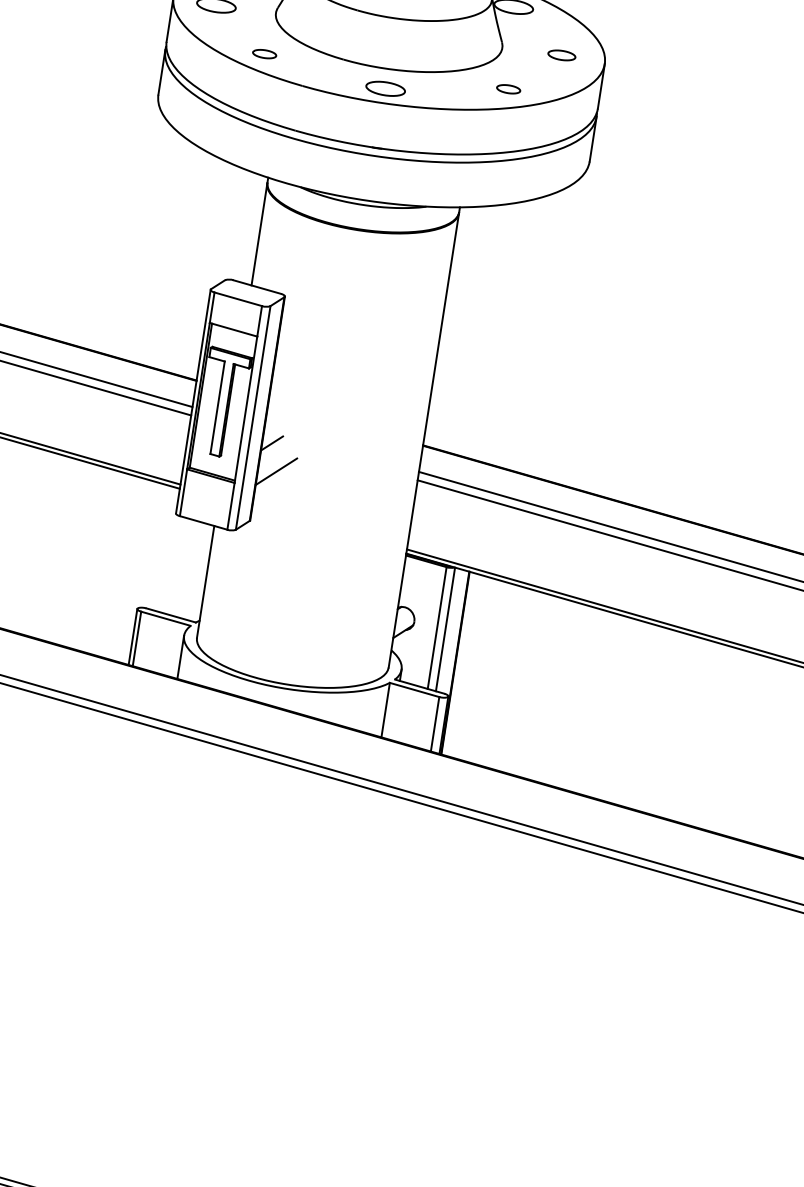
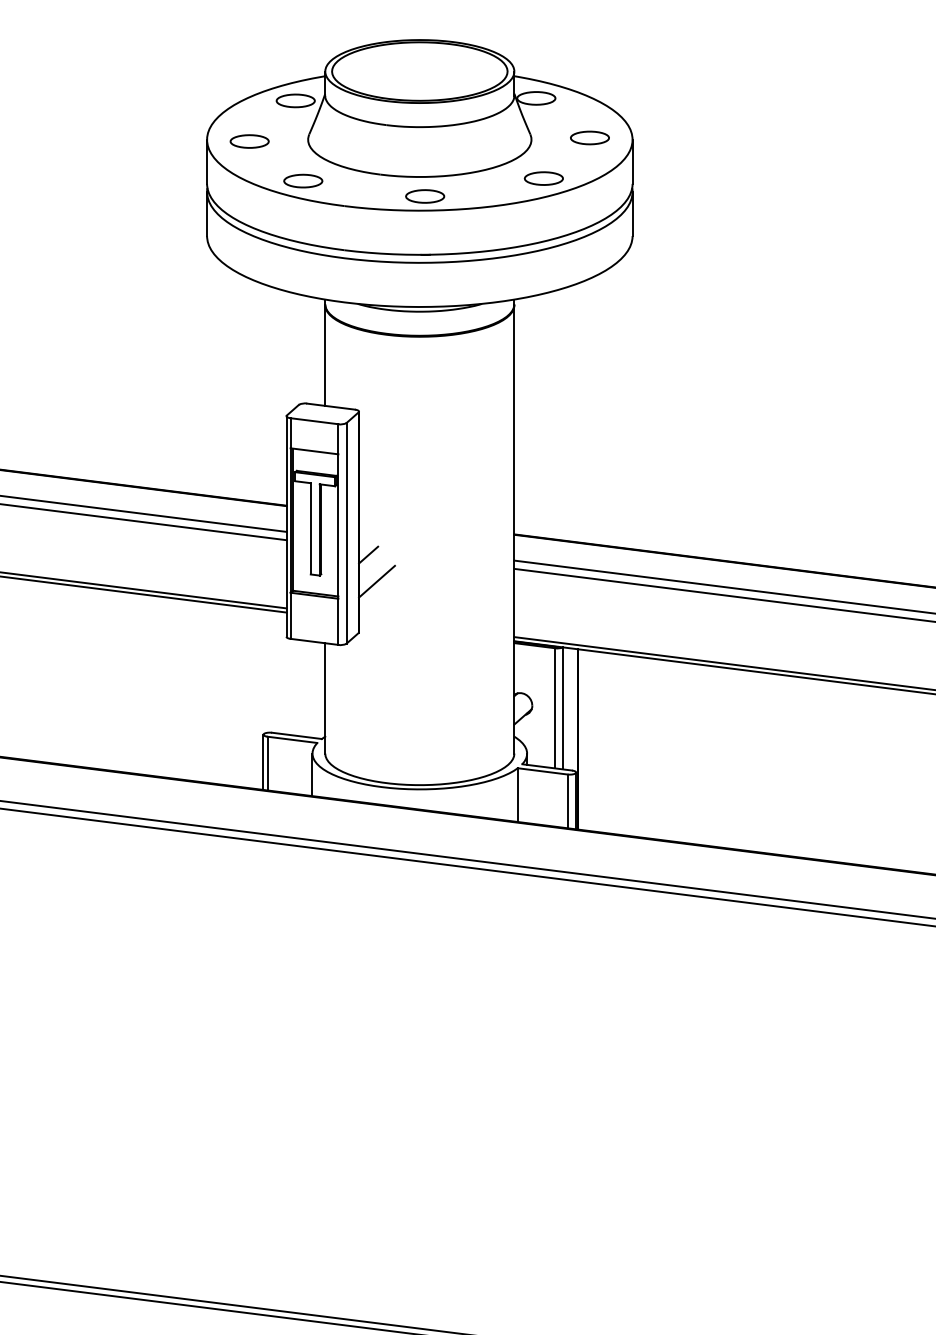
part: (264, 53) -> (303, 180), size x1.67
part: (561, 54) -> (589, 137), size x1.43
part: (508, 89) -> (543, 178), size x1.67

